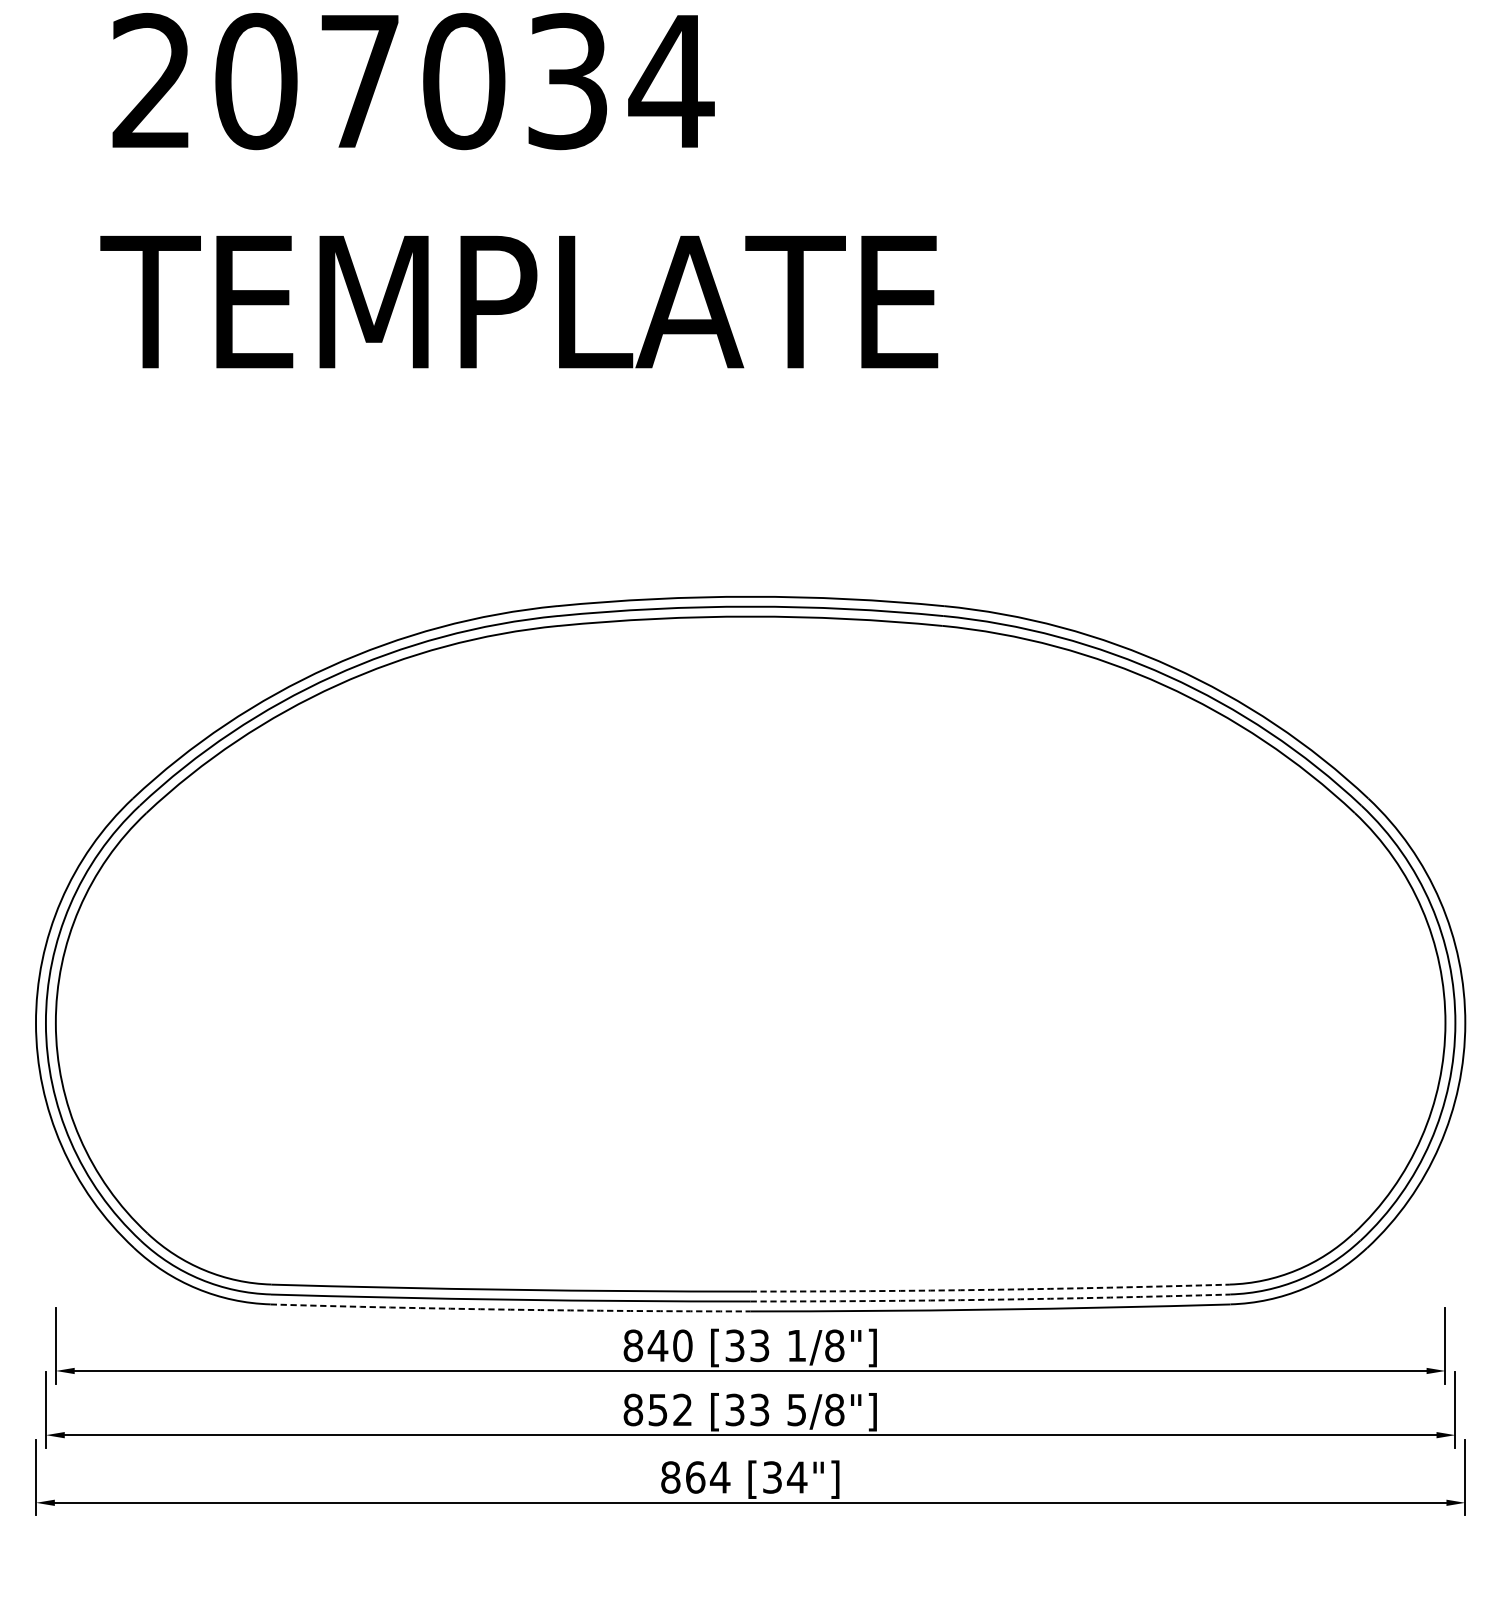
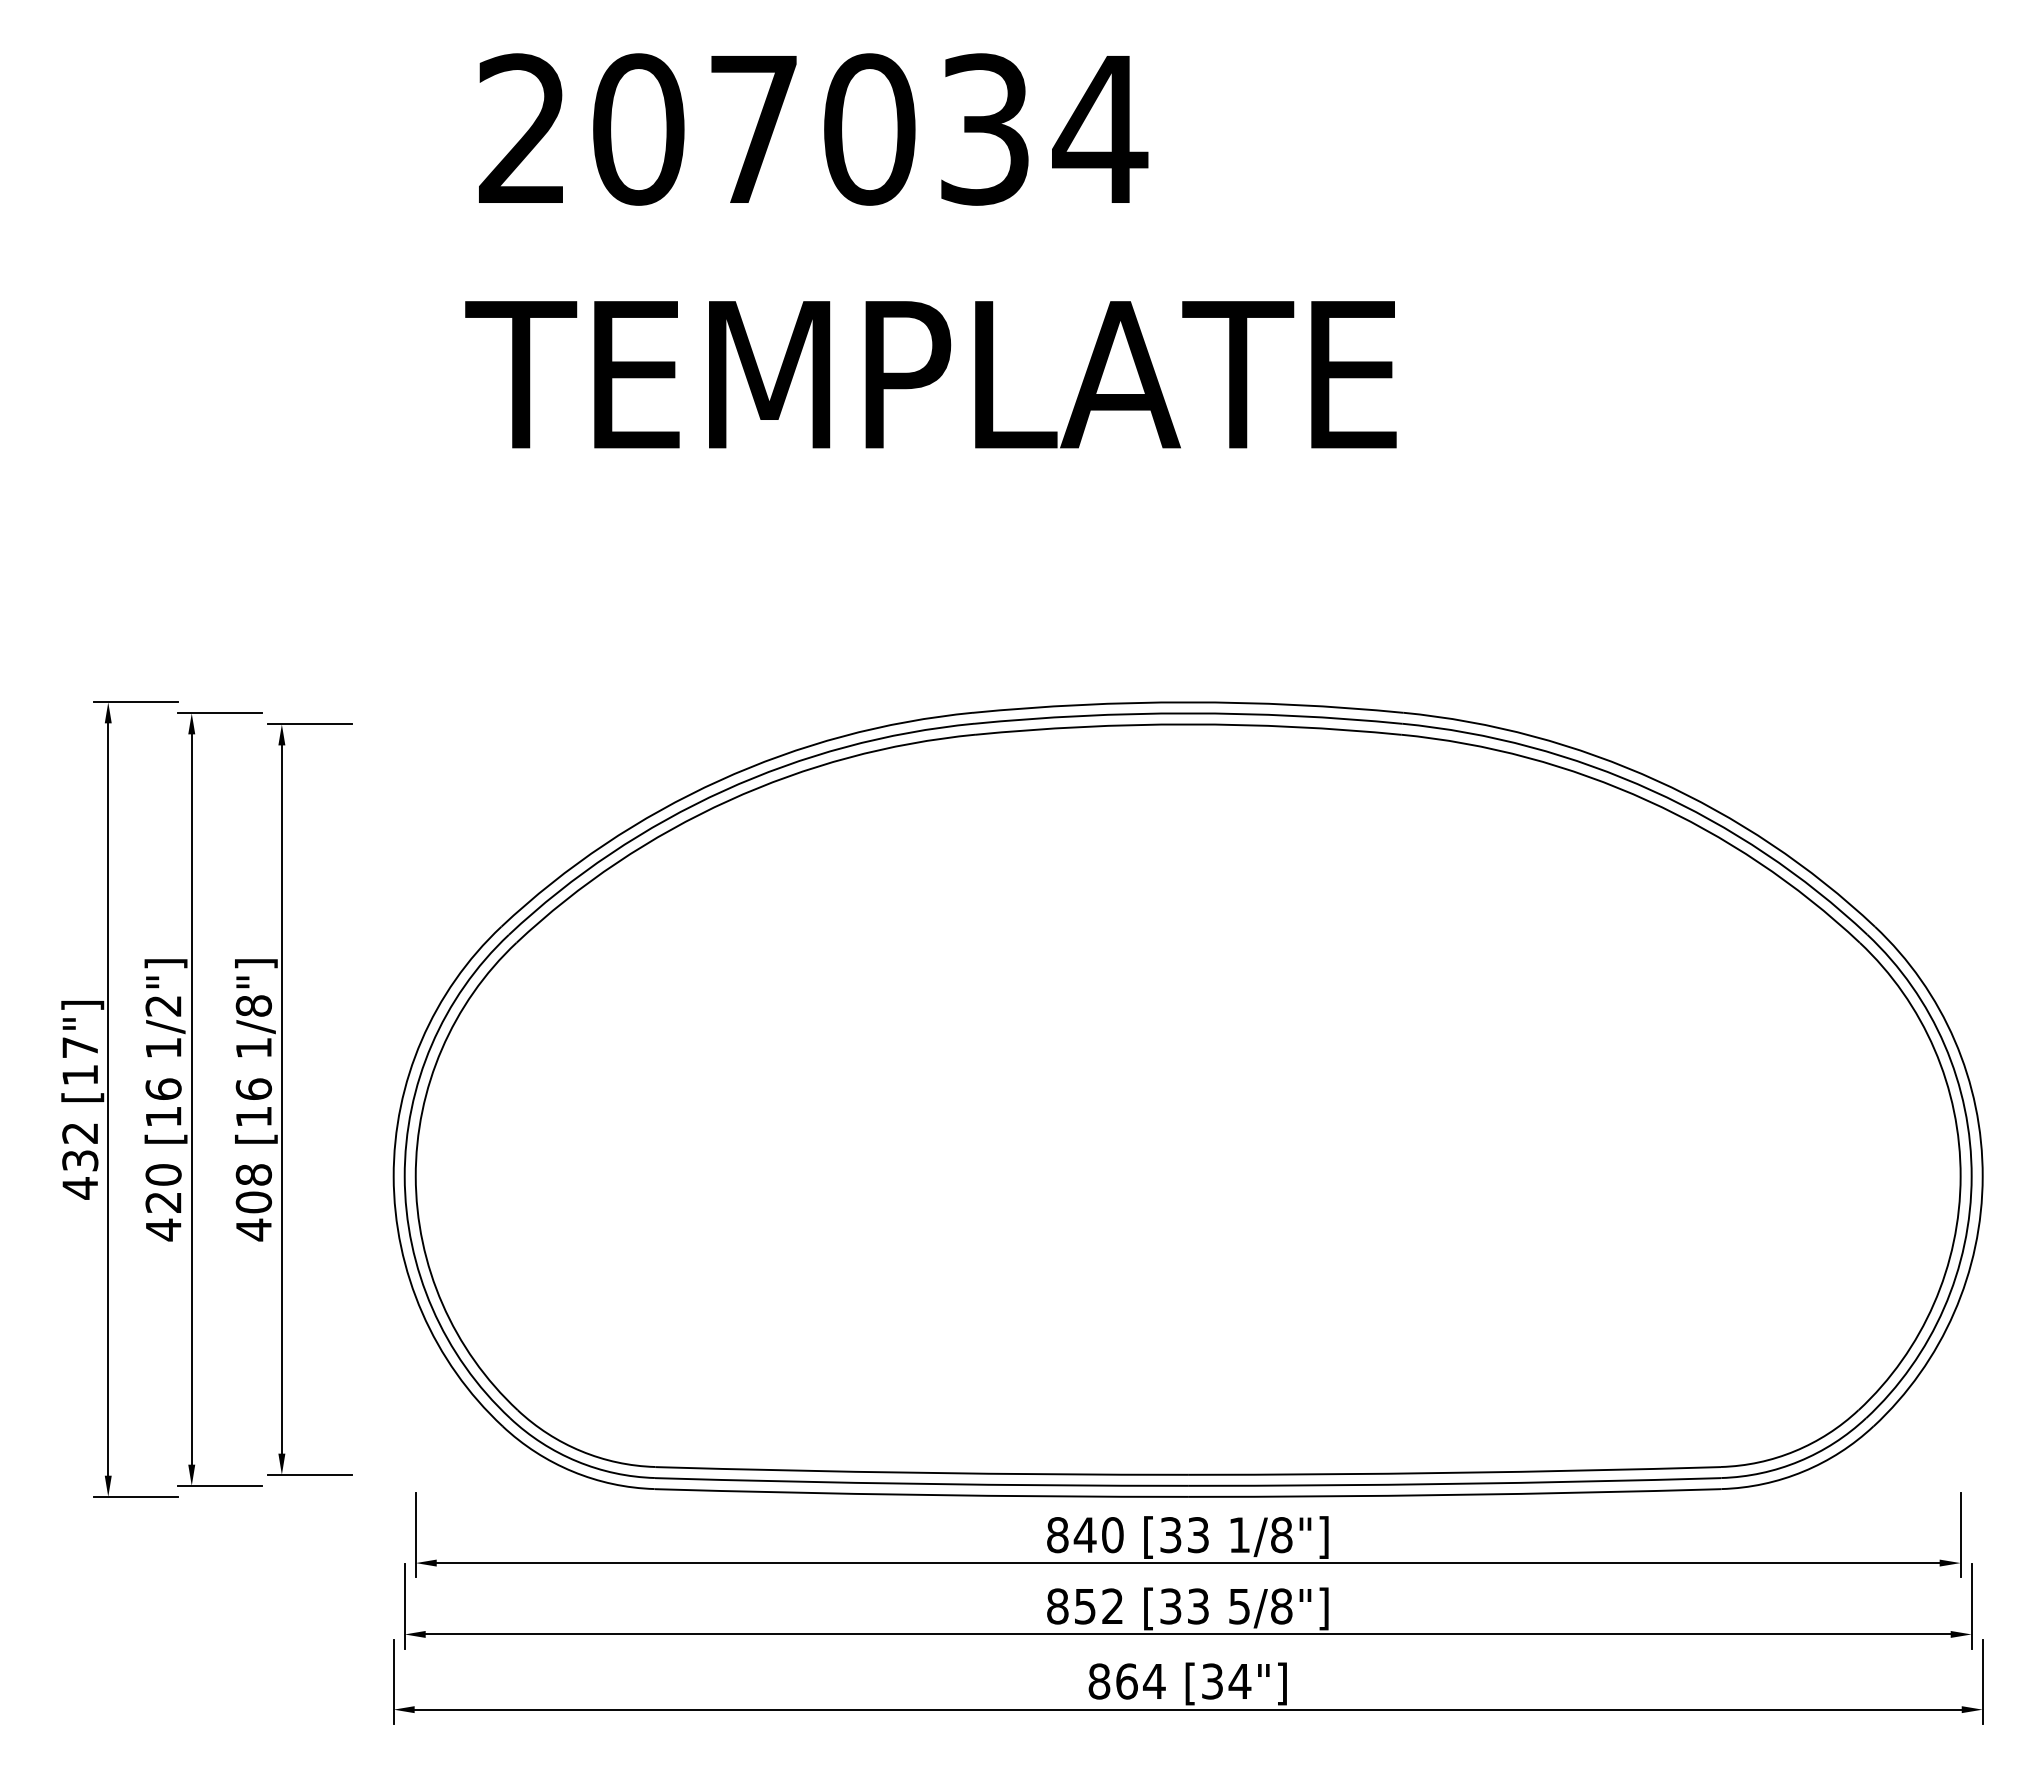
arc: (990, 1289) -> (1454, 1472), dashed -> solid
arc: (990, 1299) -> (1454, 1483), dashed -> solid
arc: (510, 1309) -> (921, 1494), dashed -> solid

